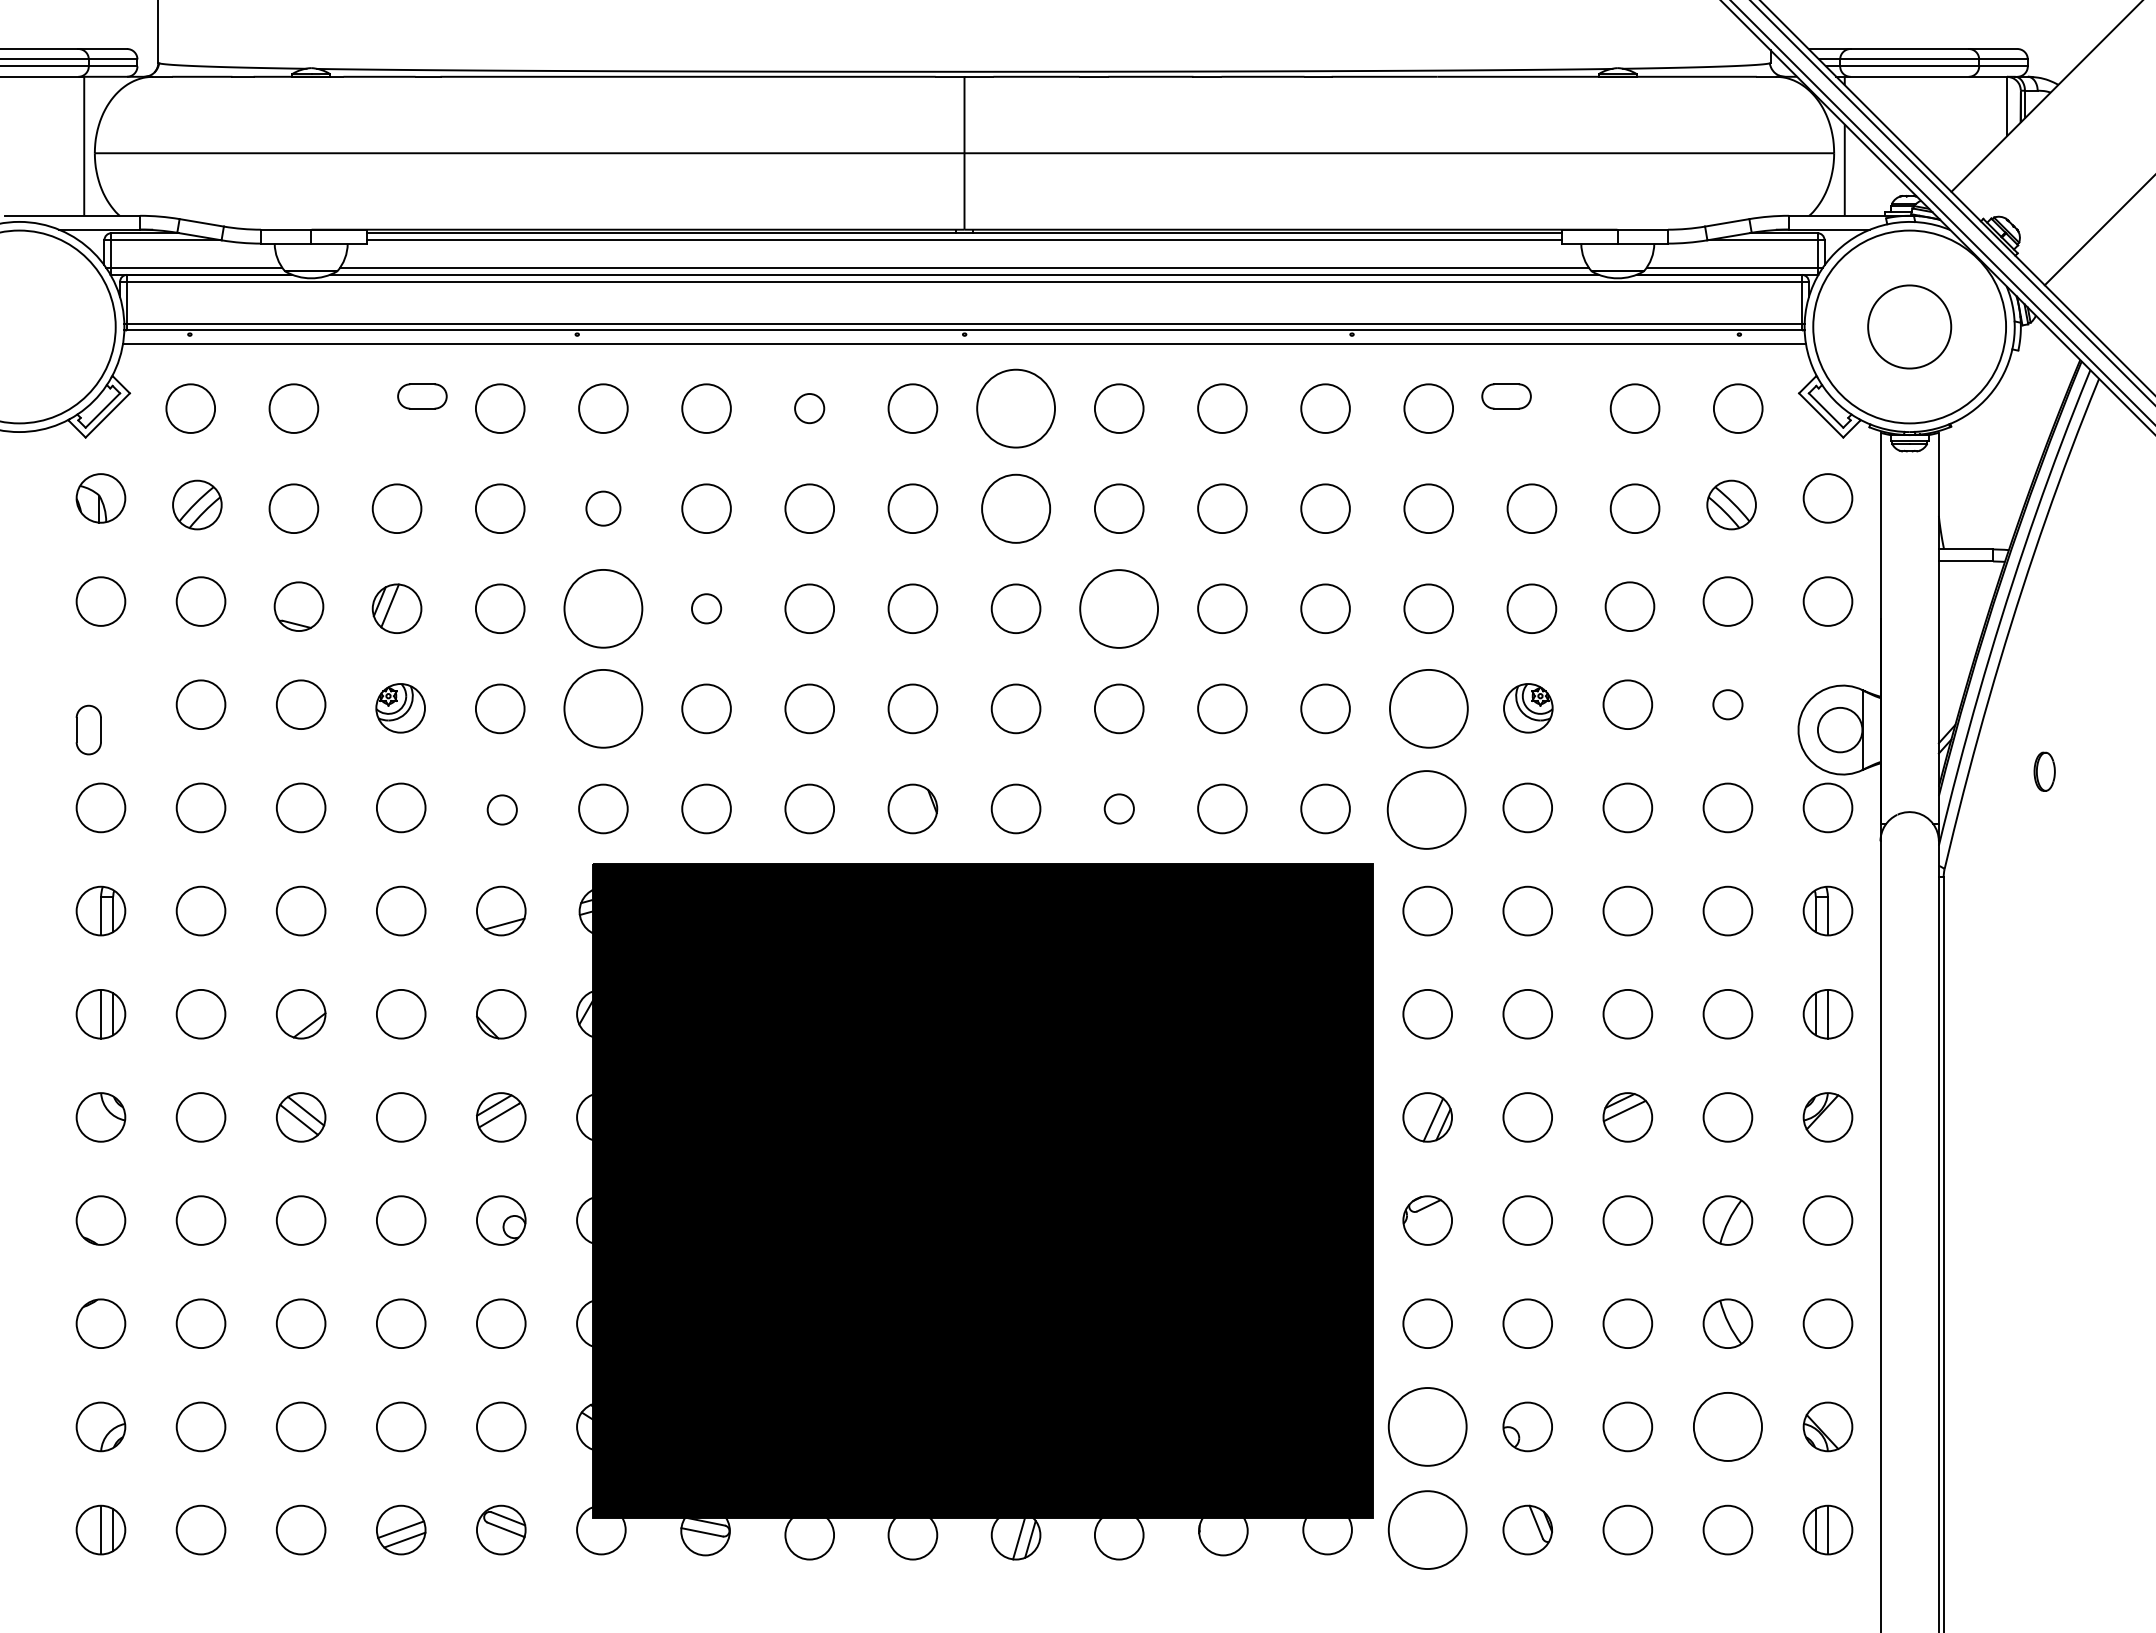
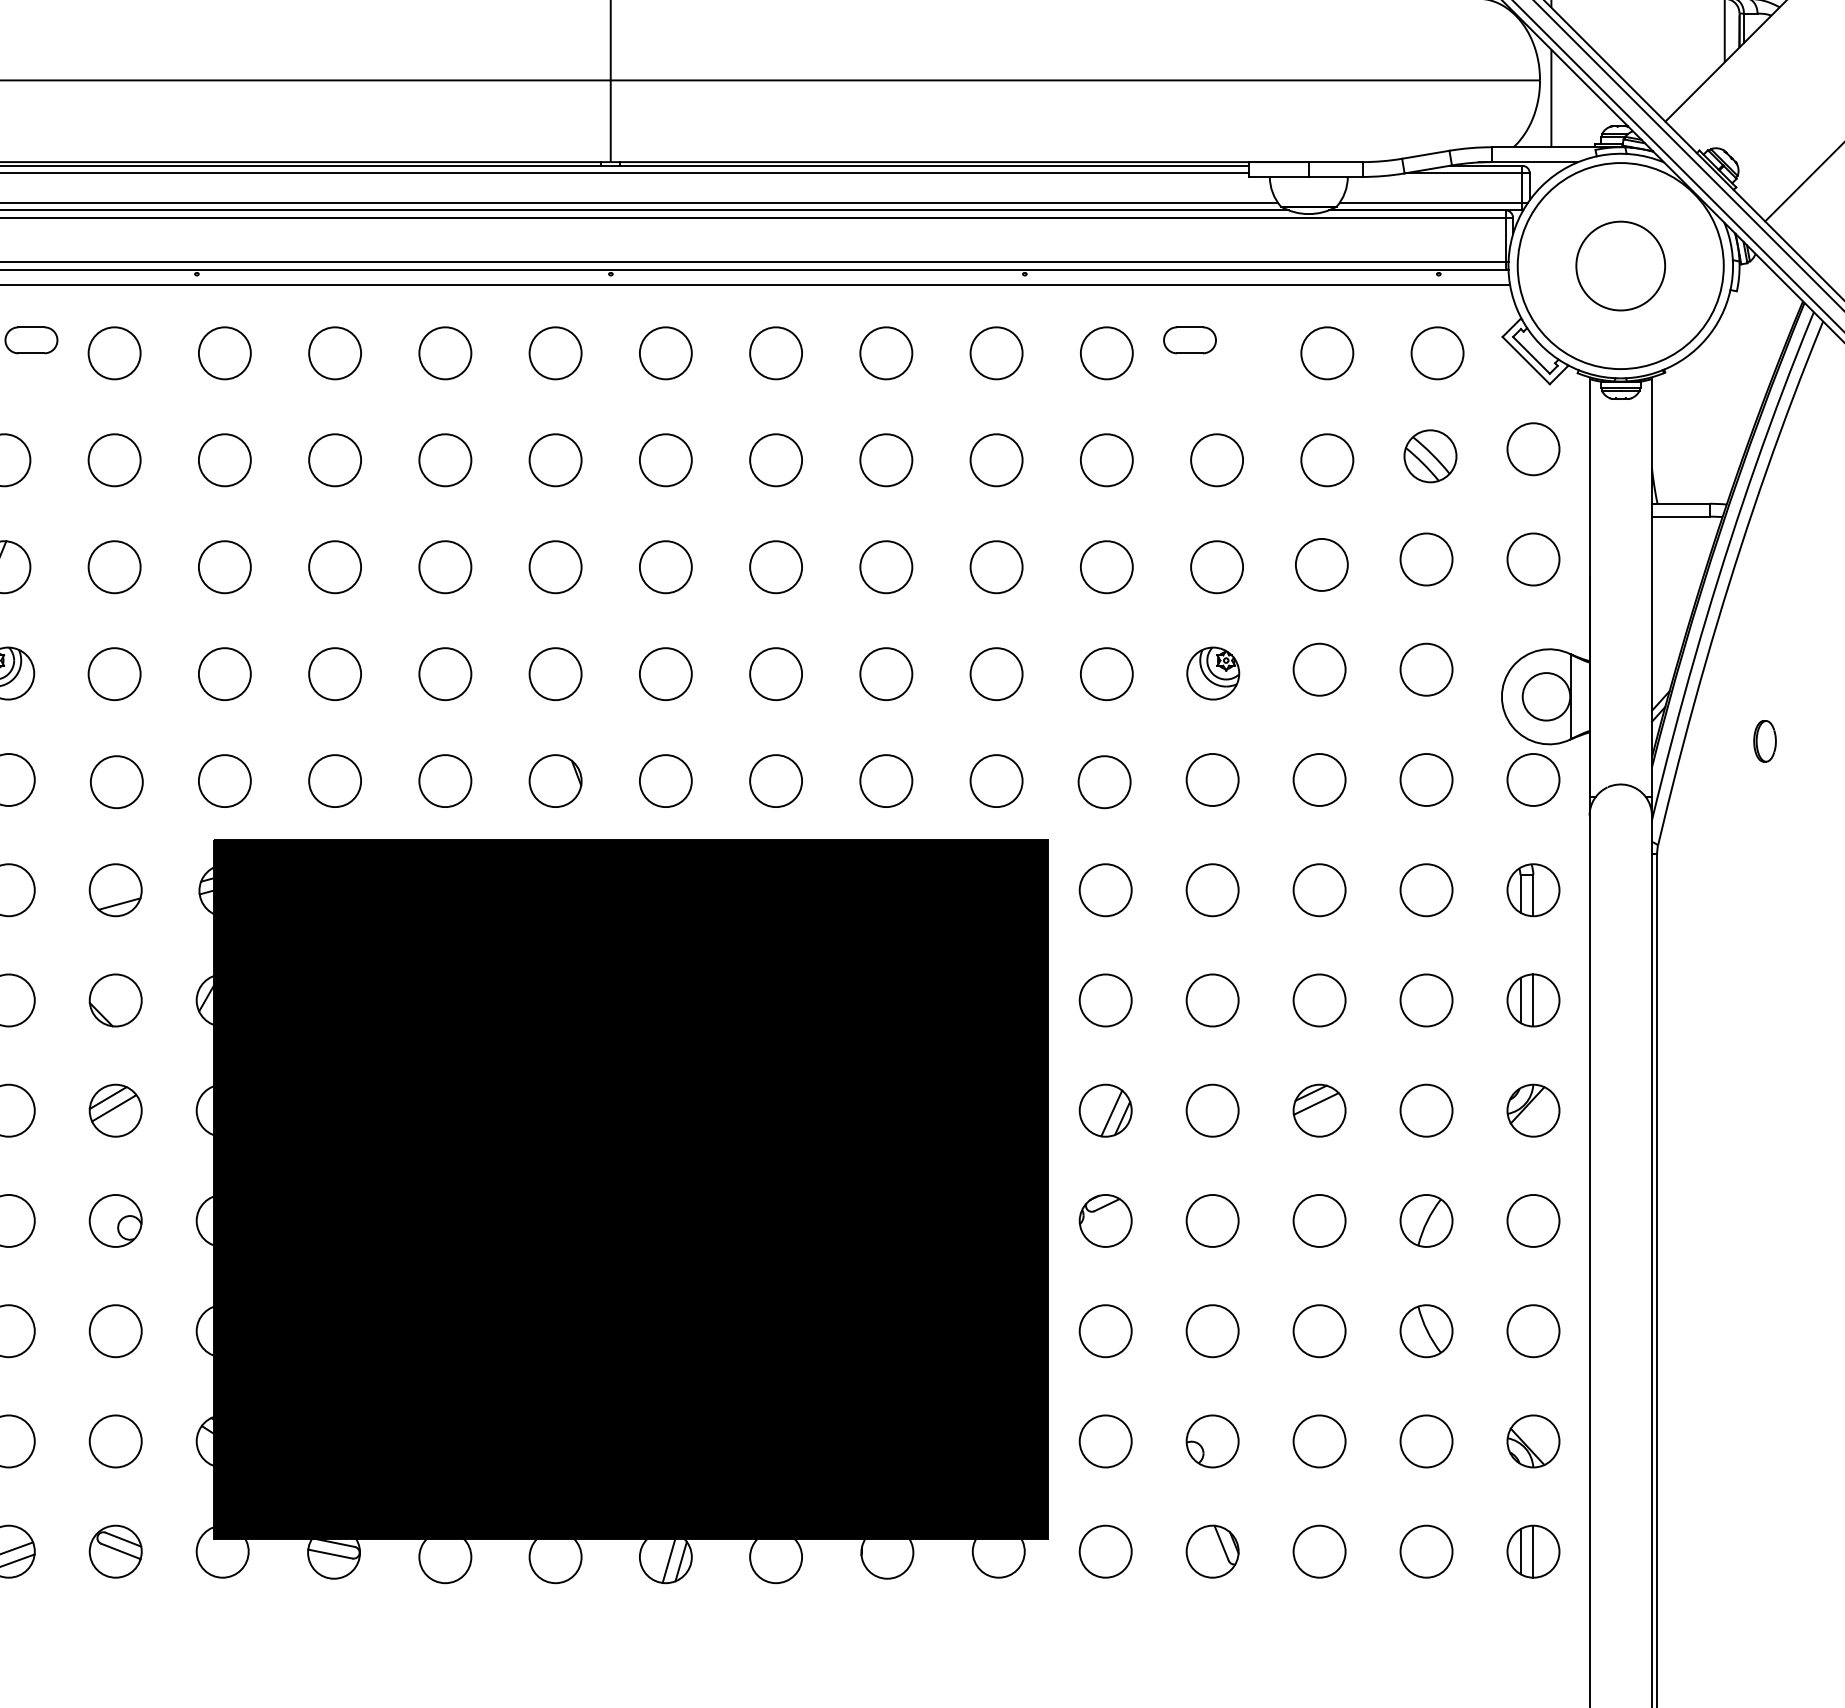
circle: (809, 408) -> (445, 353), size x1.67
circle: (1015, 408) -> (665, 353), size x0.62
circle: (603, 508) -> (224, 460), size x1.43
circle: (1015, 508) -> (665, 460), size x0.71
circle: (603, 608) -> (224, 566), size x0.62
circle: (706, 608) -> (335, 566), size x1.67
circle: (1119, 608) -> (776, 566), size x0.62
circle: (1727, 704) -> (1426, 669), size x1.67
circle: (603, 708) -> (224, 673), size x0.62
circle: (1428, 708) -> (1106, 673), size x0.62
circle: (1119, 808) -> (776, 780), size x1.67
circle: (501, 809) -> (115, 781), size x1.67
circle: (1426, 809) -> (1104, 781), size x0.62
circle: (1427, 1426) -> (1105, 1441), size x0.62
circle: (1727, 1426) -> (1426, 1441), size x0.71
circle: (1427, 1529) -> (1105, 1551), size x0.62

